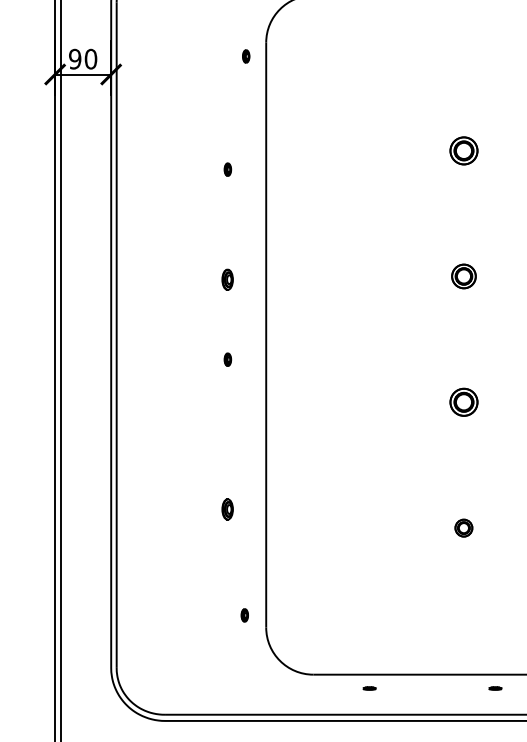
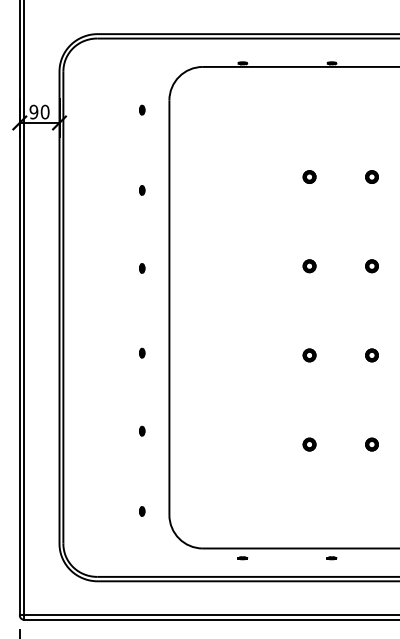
part: (246, 55) -> (142, 109), moved
part: (463, 150) -> (309, 176), size x0.62
part: (463, 276) -> (309, 266), size x0.71
part: (228, 279) -> (142, 268), size x0.62
part: (228, 358) -> (142, 352), moved
part: (463, 402) -> (309, 355), size x0.62
part: (228, 508) -> (142, 430), size x0.62
part: (245, 615) -> (142, 511), moved

